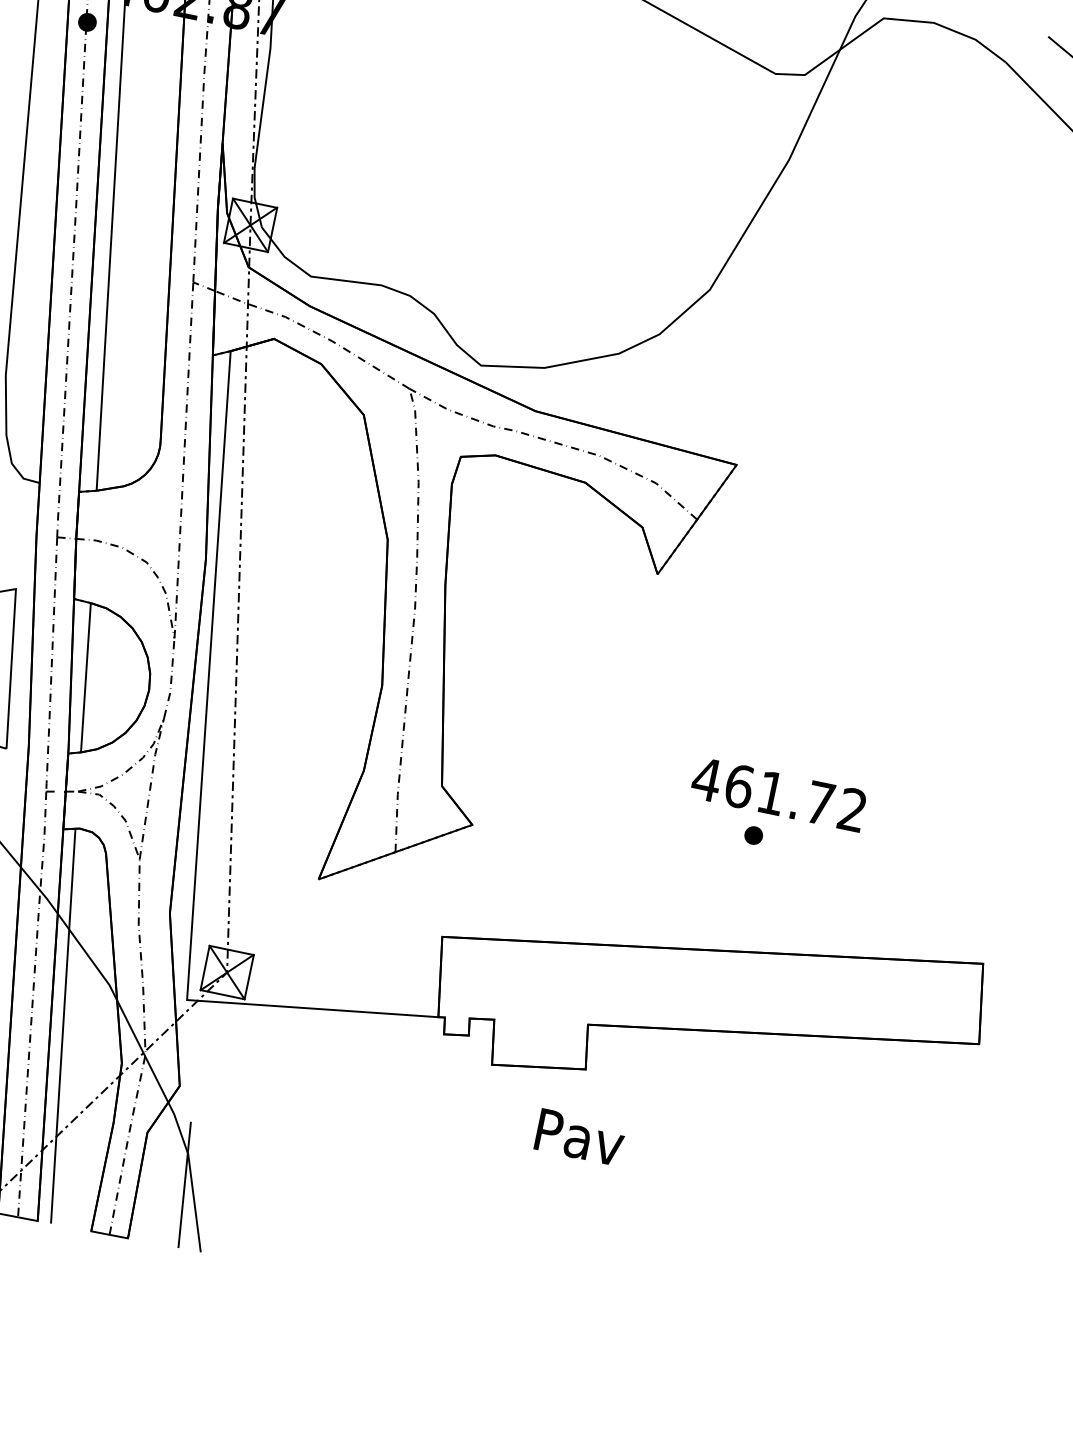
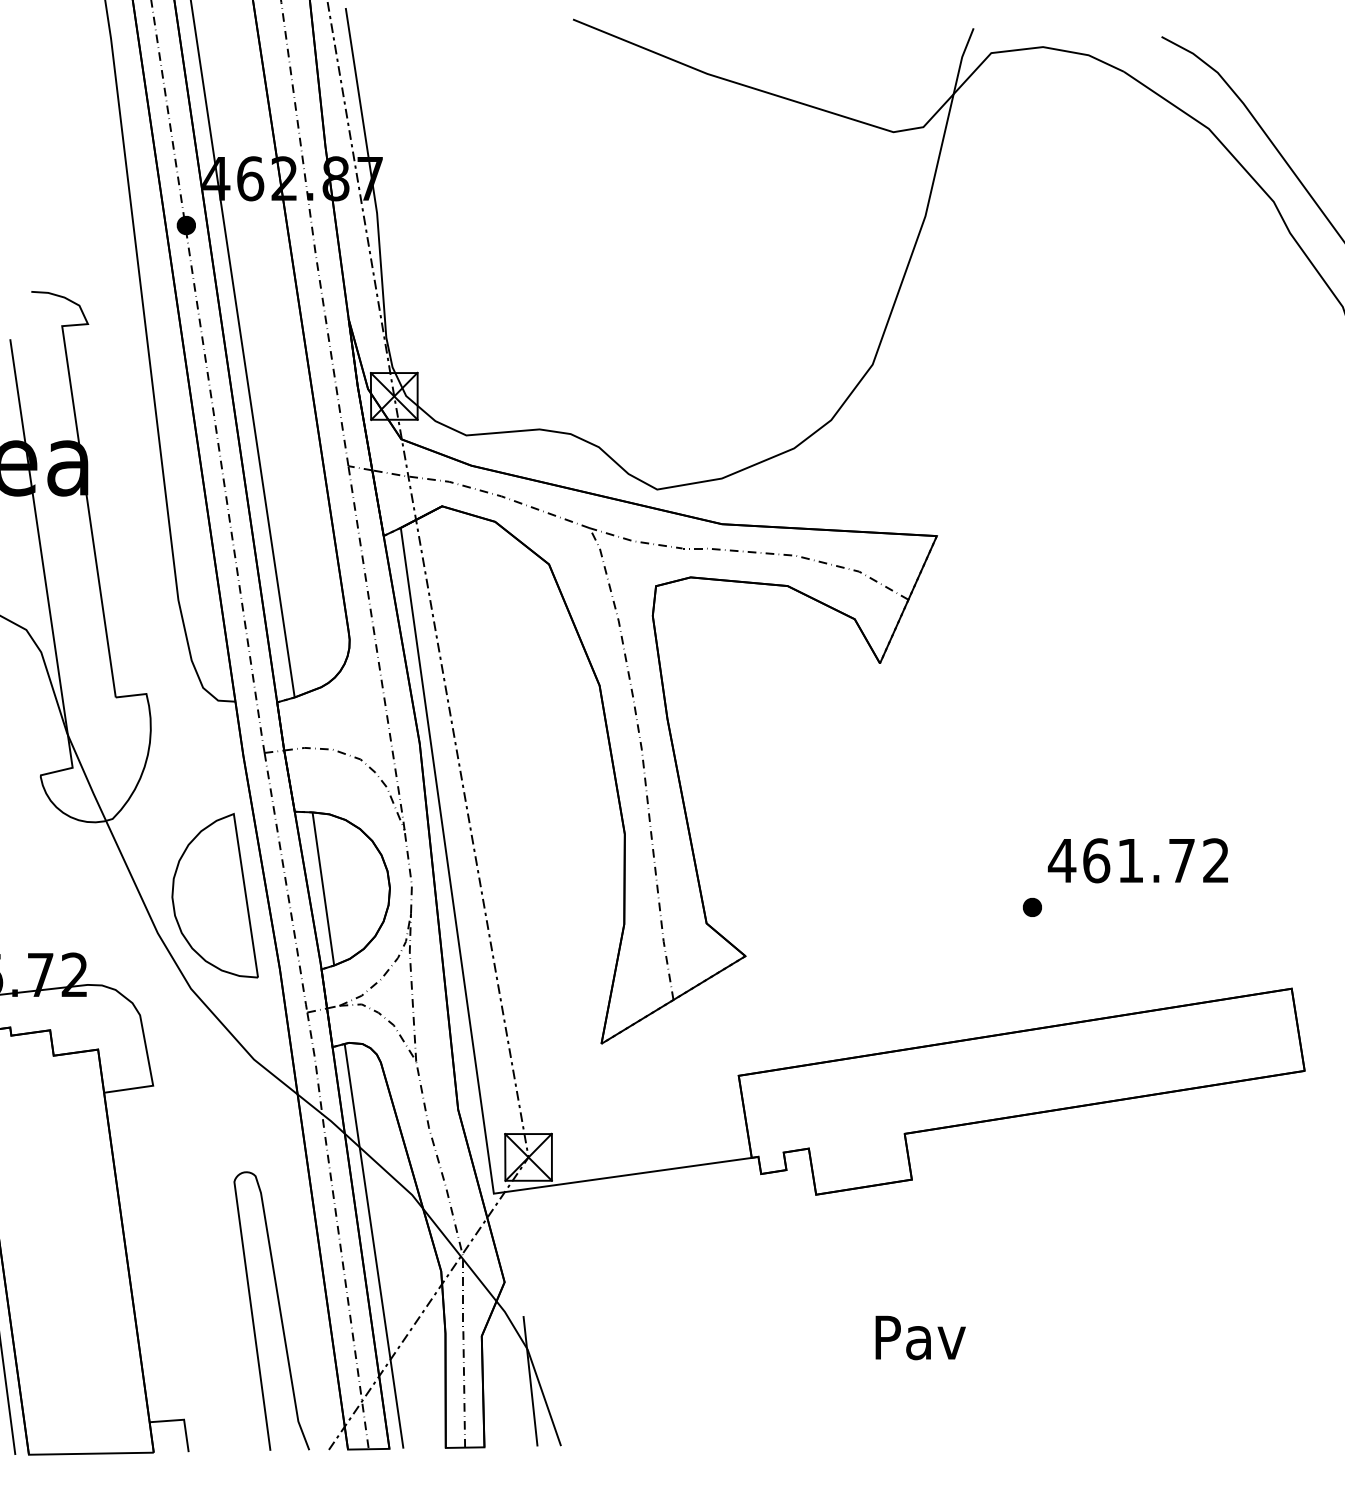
text: (778, 794) -> (1137, 860), moved
text: (580, 1137) -> (920, 1337), moved

